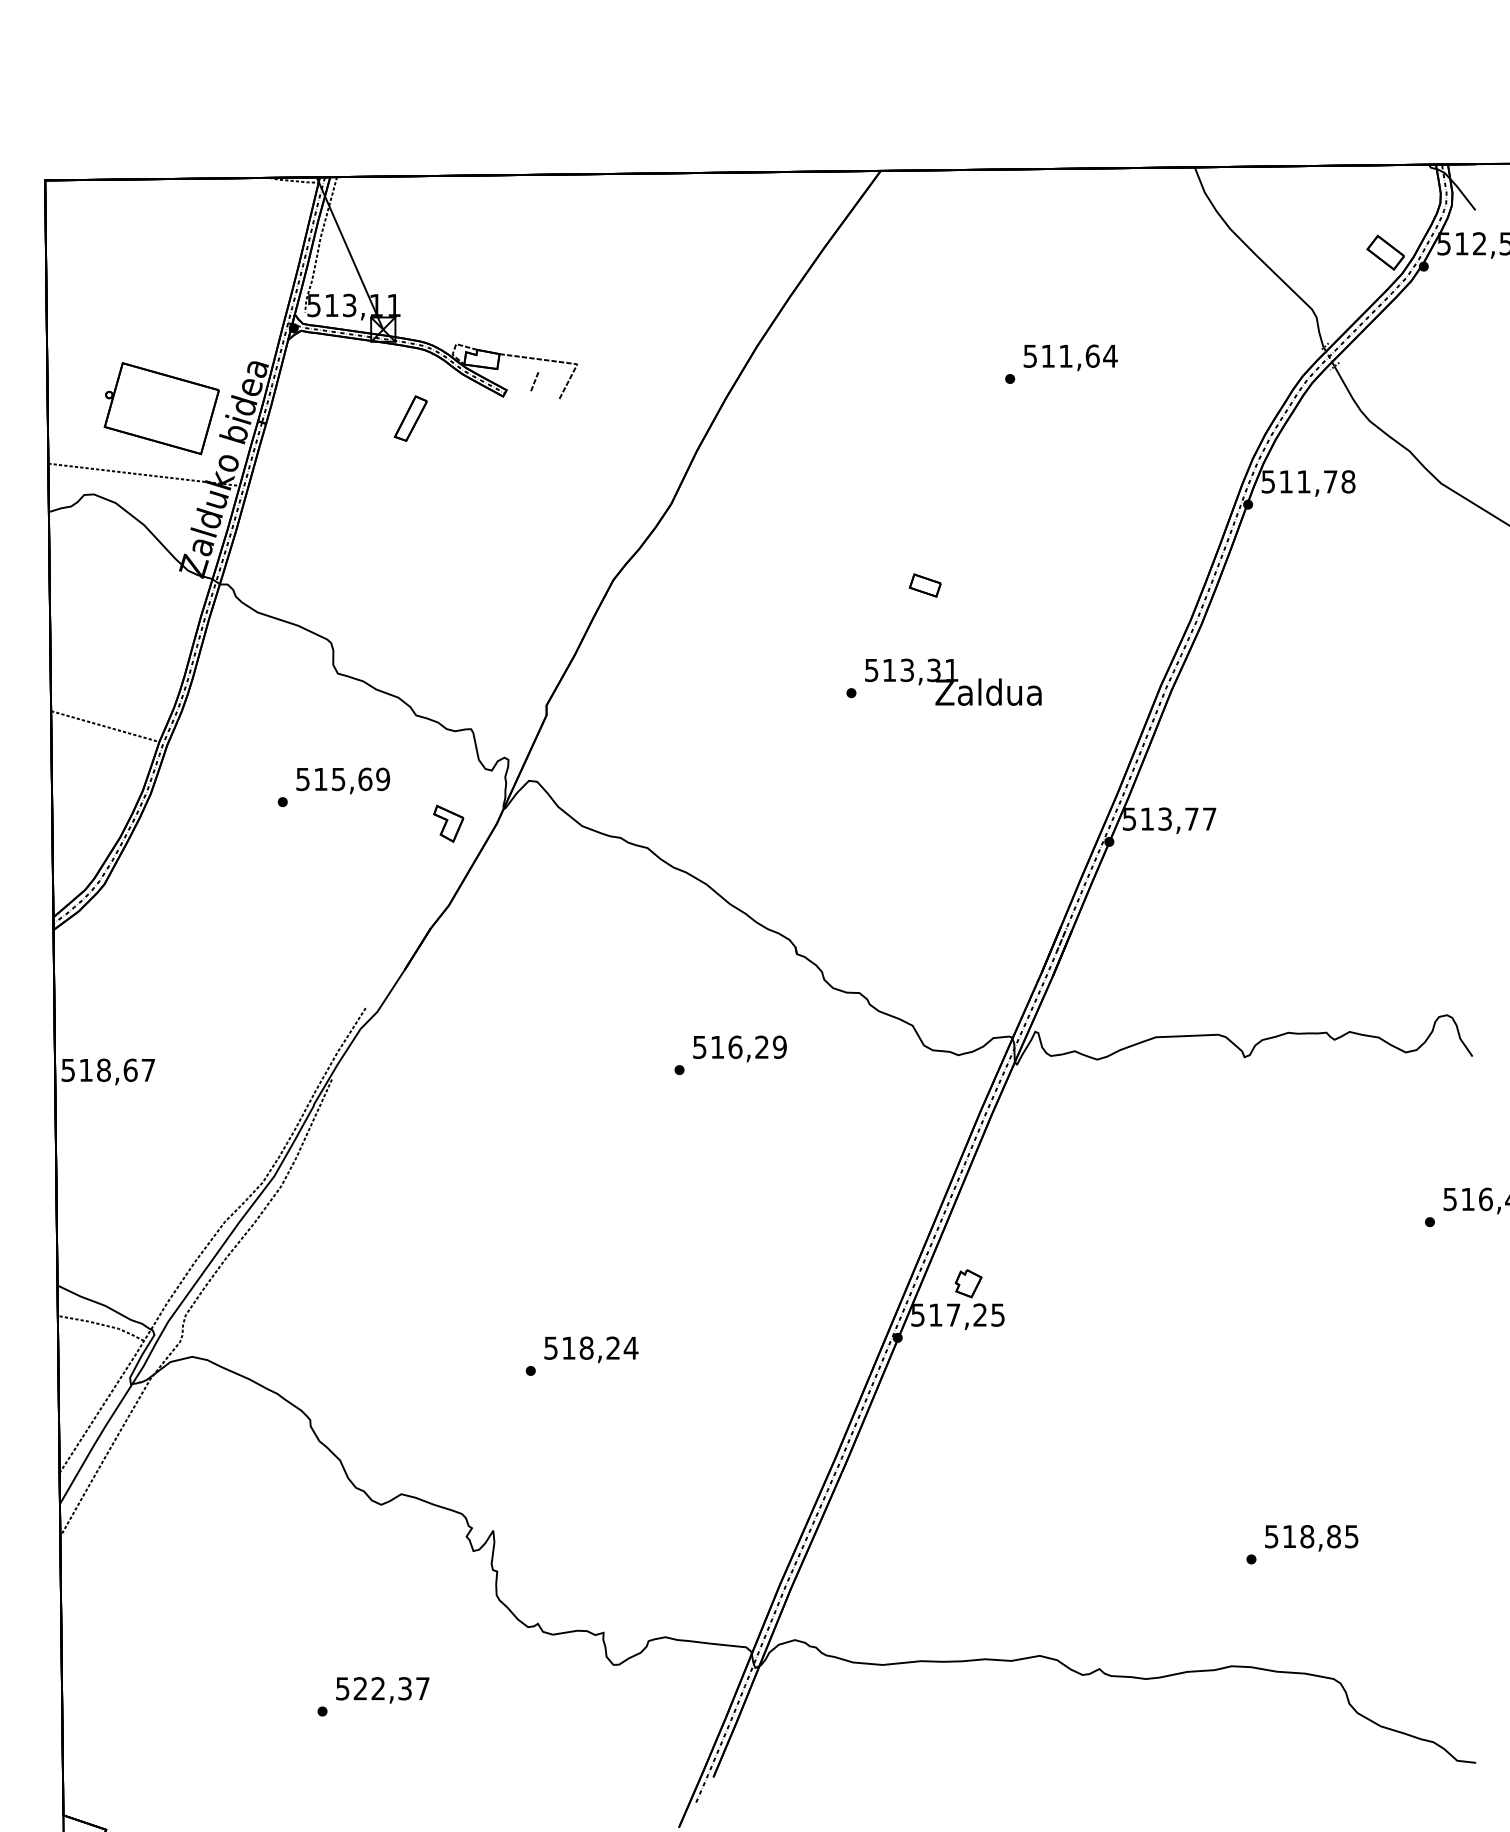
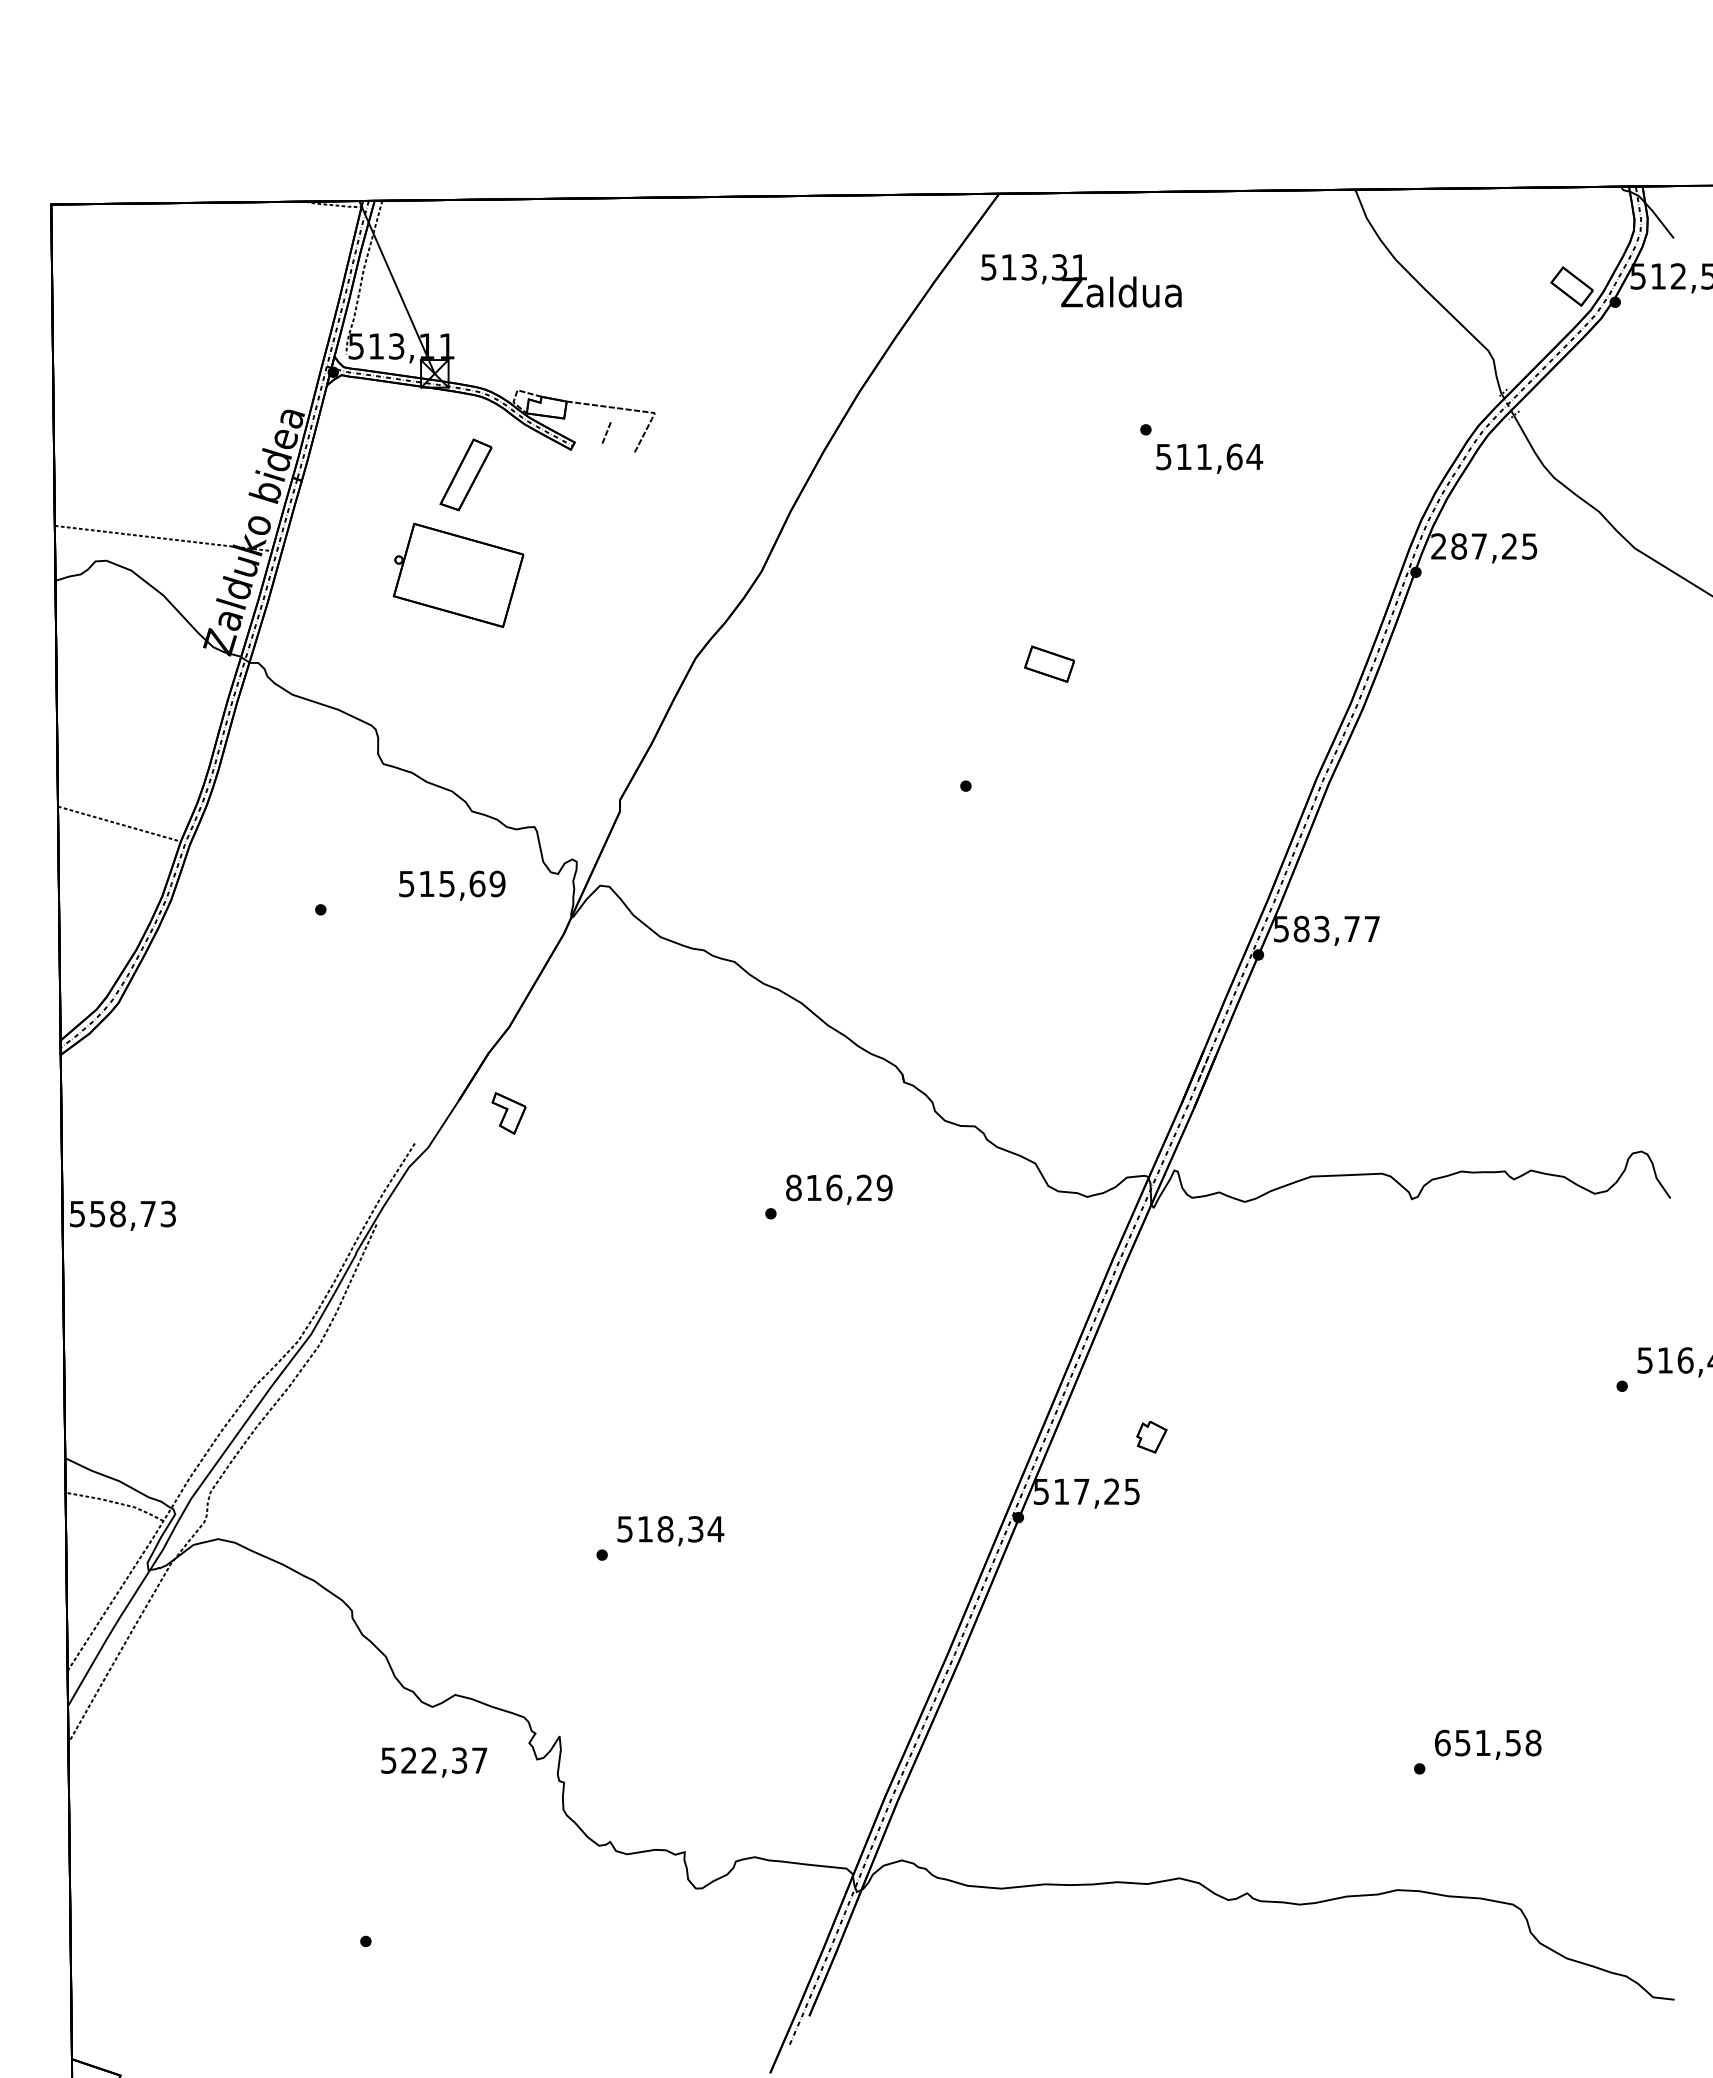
text: (1070, 357) -> (1209, 458), moved
part: (161, 407) -> (458, 574), moved
part: (411, 418) -> (466, 474), size x1.4
text: (1308, 481) -> (1484, 546), 511,78 -> 287,25
part: (925, 584) -> (1049, 663), size x1.4
text: (953, 681) -> (1081, 280), moved
text: (343, 780) -> (452, 885), moved
text: (1147, 818) -> (1301, 928), 513,77 -> 583,77
part: (448, 823) -> (508, 1113), moved
text: (699, 1046) -> (793, 1187), 516,29 -> 816,29
text: (116, 1069) -> (132, 1213), 518,67 -> 558,73
part: (968, 1284) -> (1151, 1437), moved
text: (613, 1348) -> (695, 1529), 518,24 -> 518,34
text: (1312, 1536) -> (1488, 1742), 518,85 -> 651,58
text: (383, 1690) -> (434, 1762), moved

